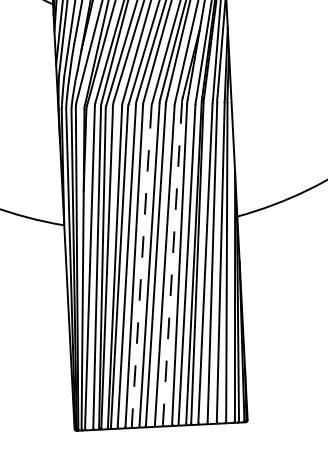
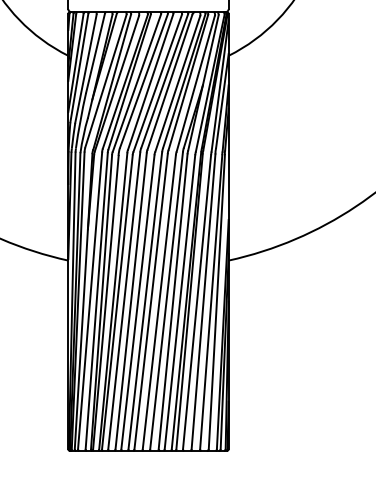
line: (172, 264) -> (166, 301), dashed -> solid
line: (141, 266) -> (137, 302), dashed -> solid

